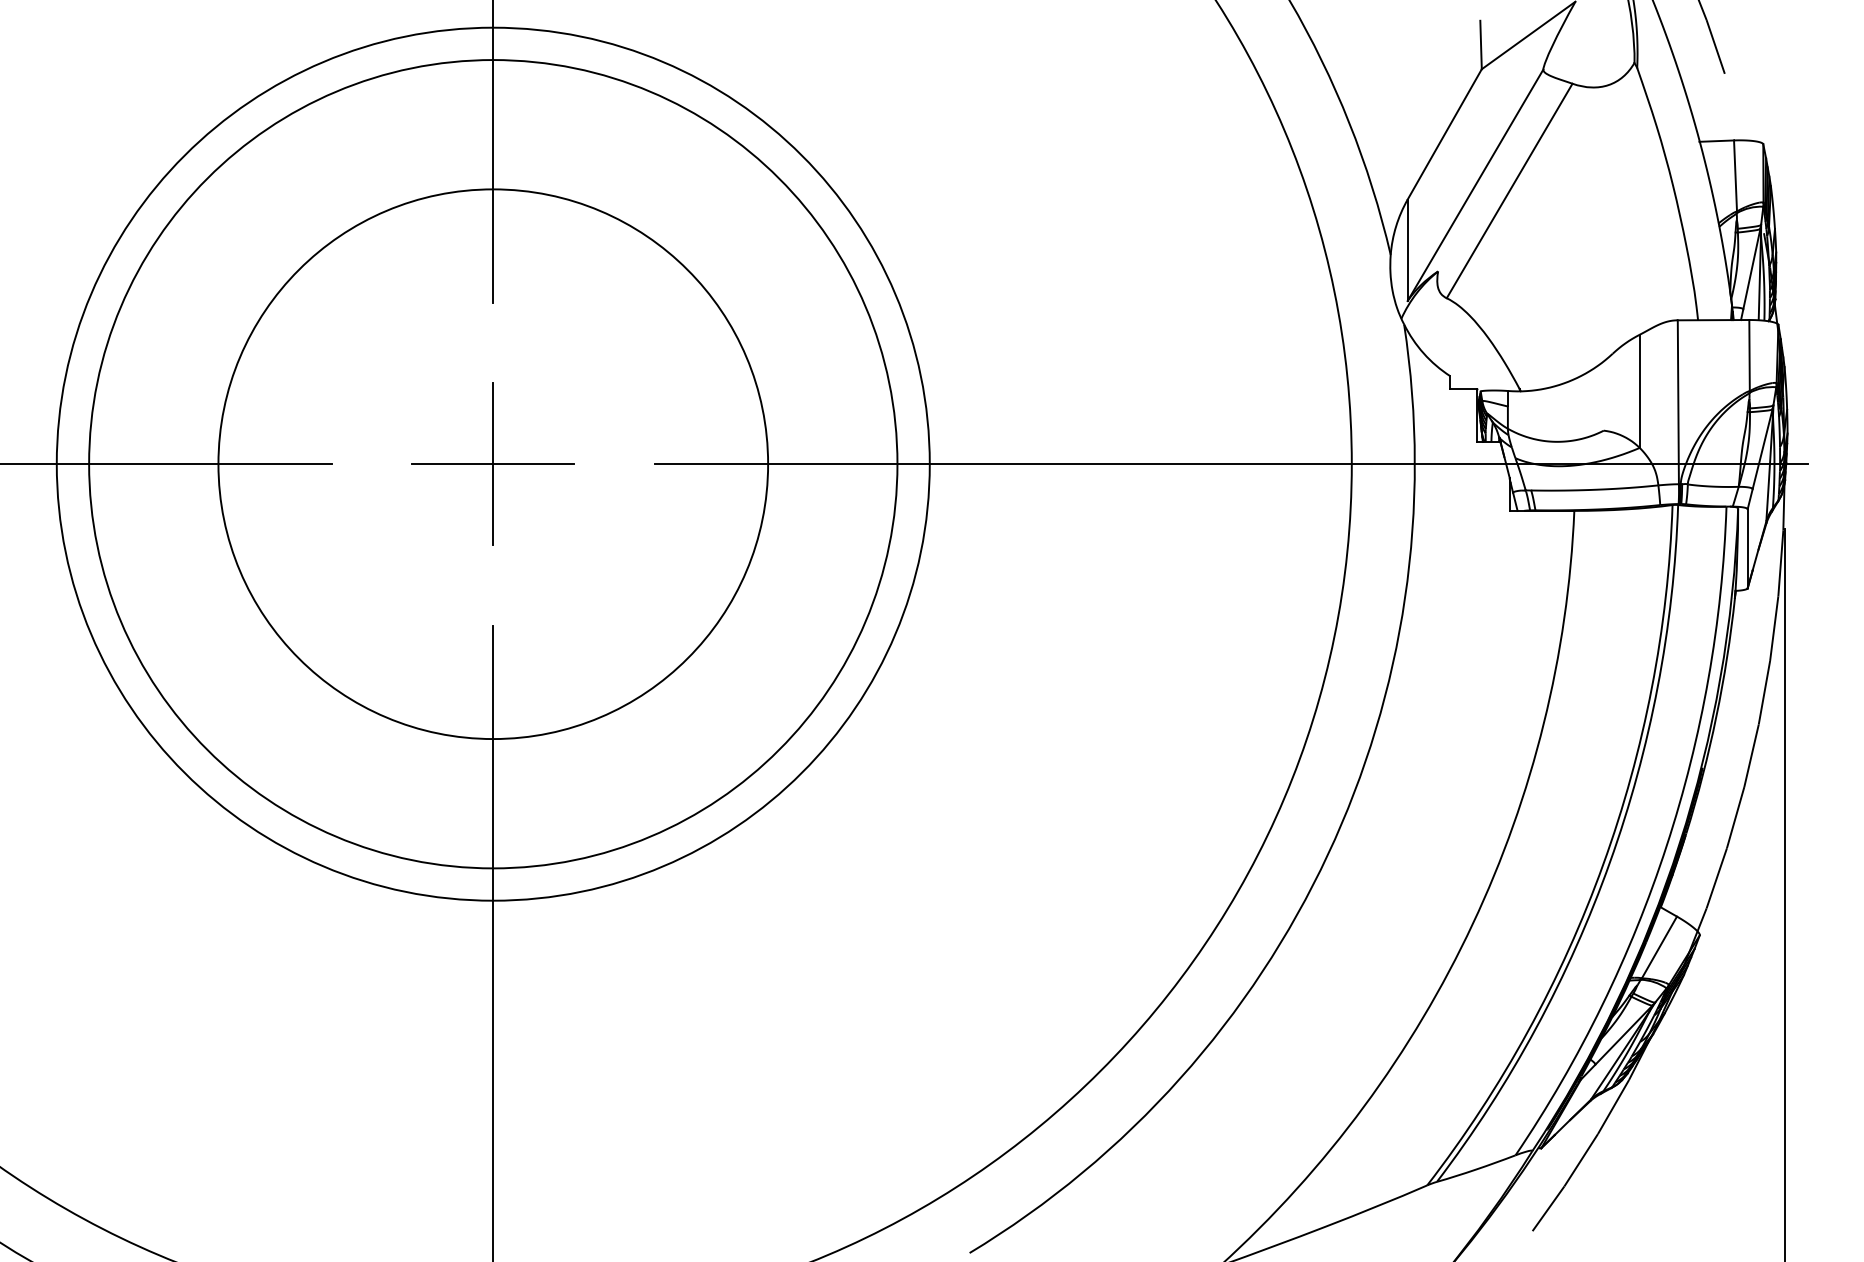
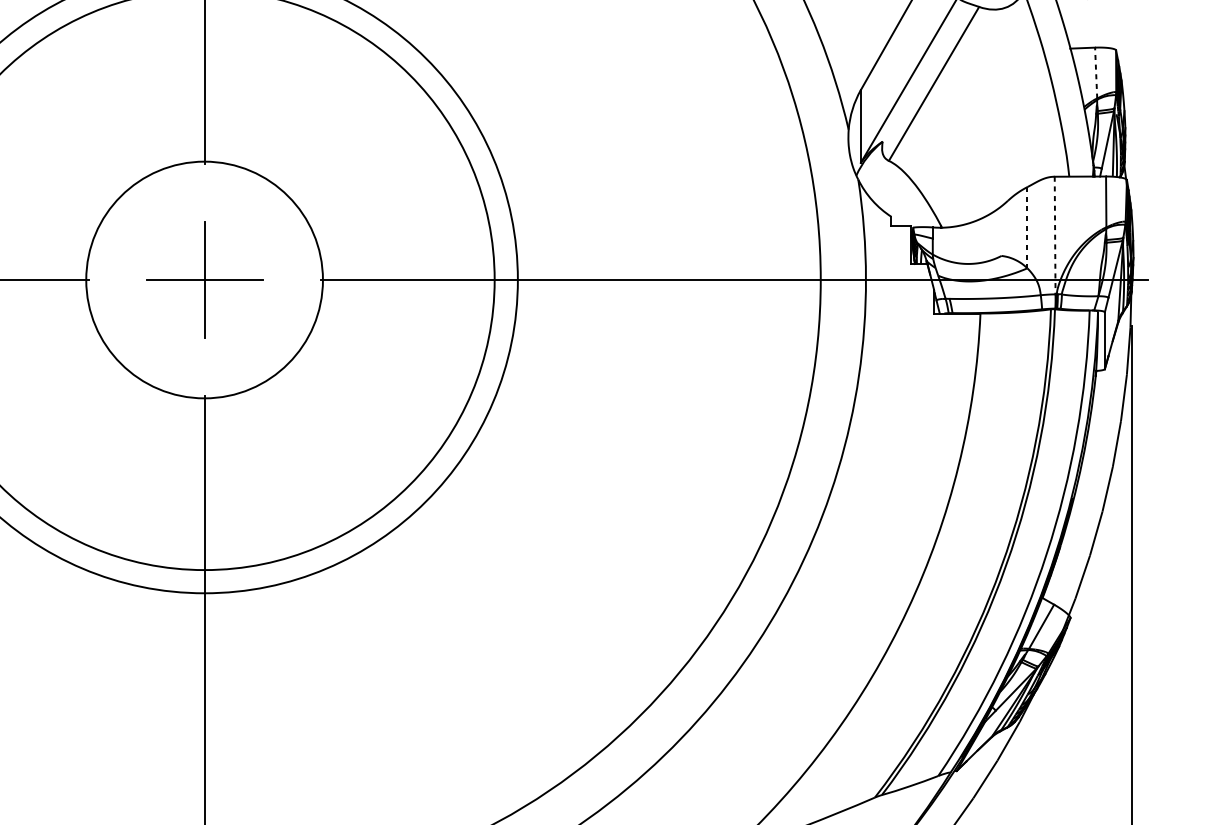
line: (1735, 175) -> (1096, 72), solid -> dashed
line: (1639, 391) -> (1027, 227), solid -> dashed
line: (1678, 402) -> (1055, 235), solid -> dashed
circle: (493, 464) -> (204, 280), size x0.6

